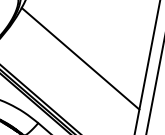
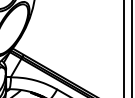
line: (80, 58) -> (77, 40), removed

